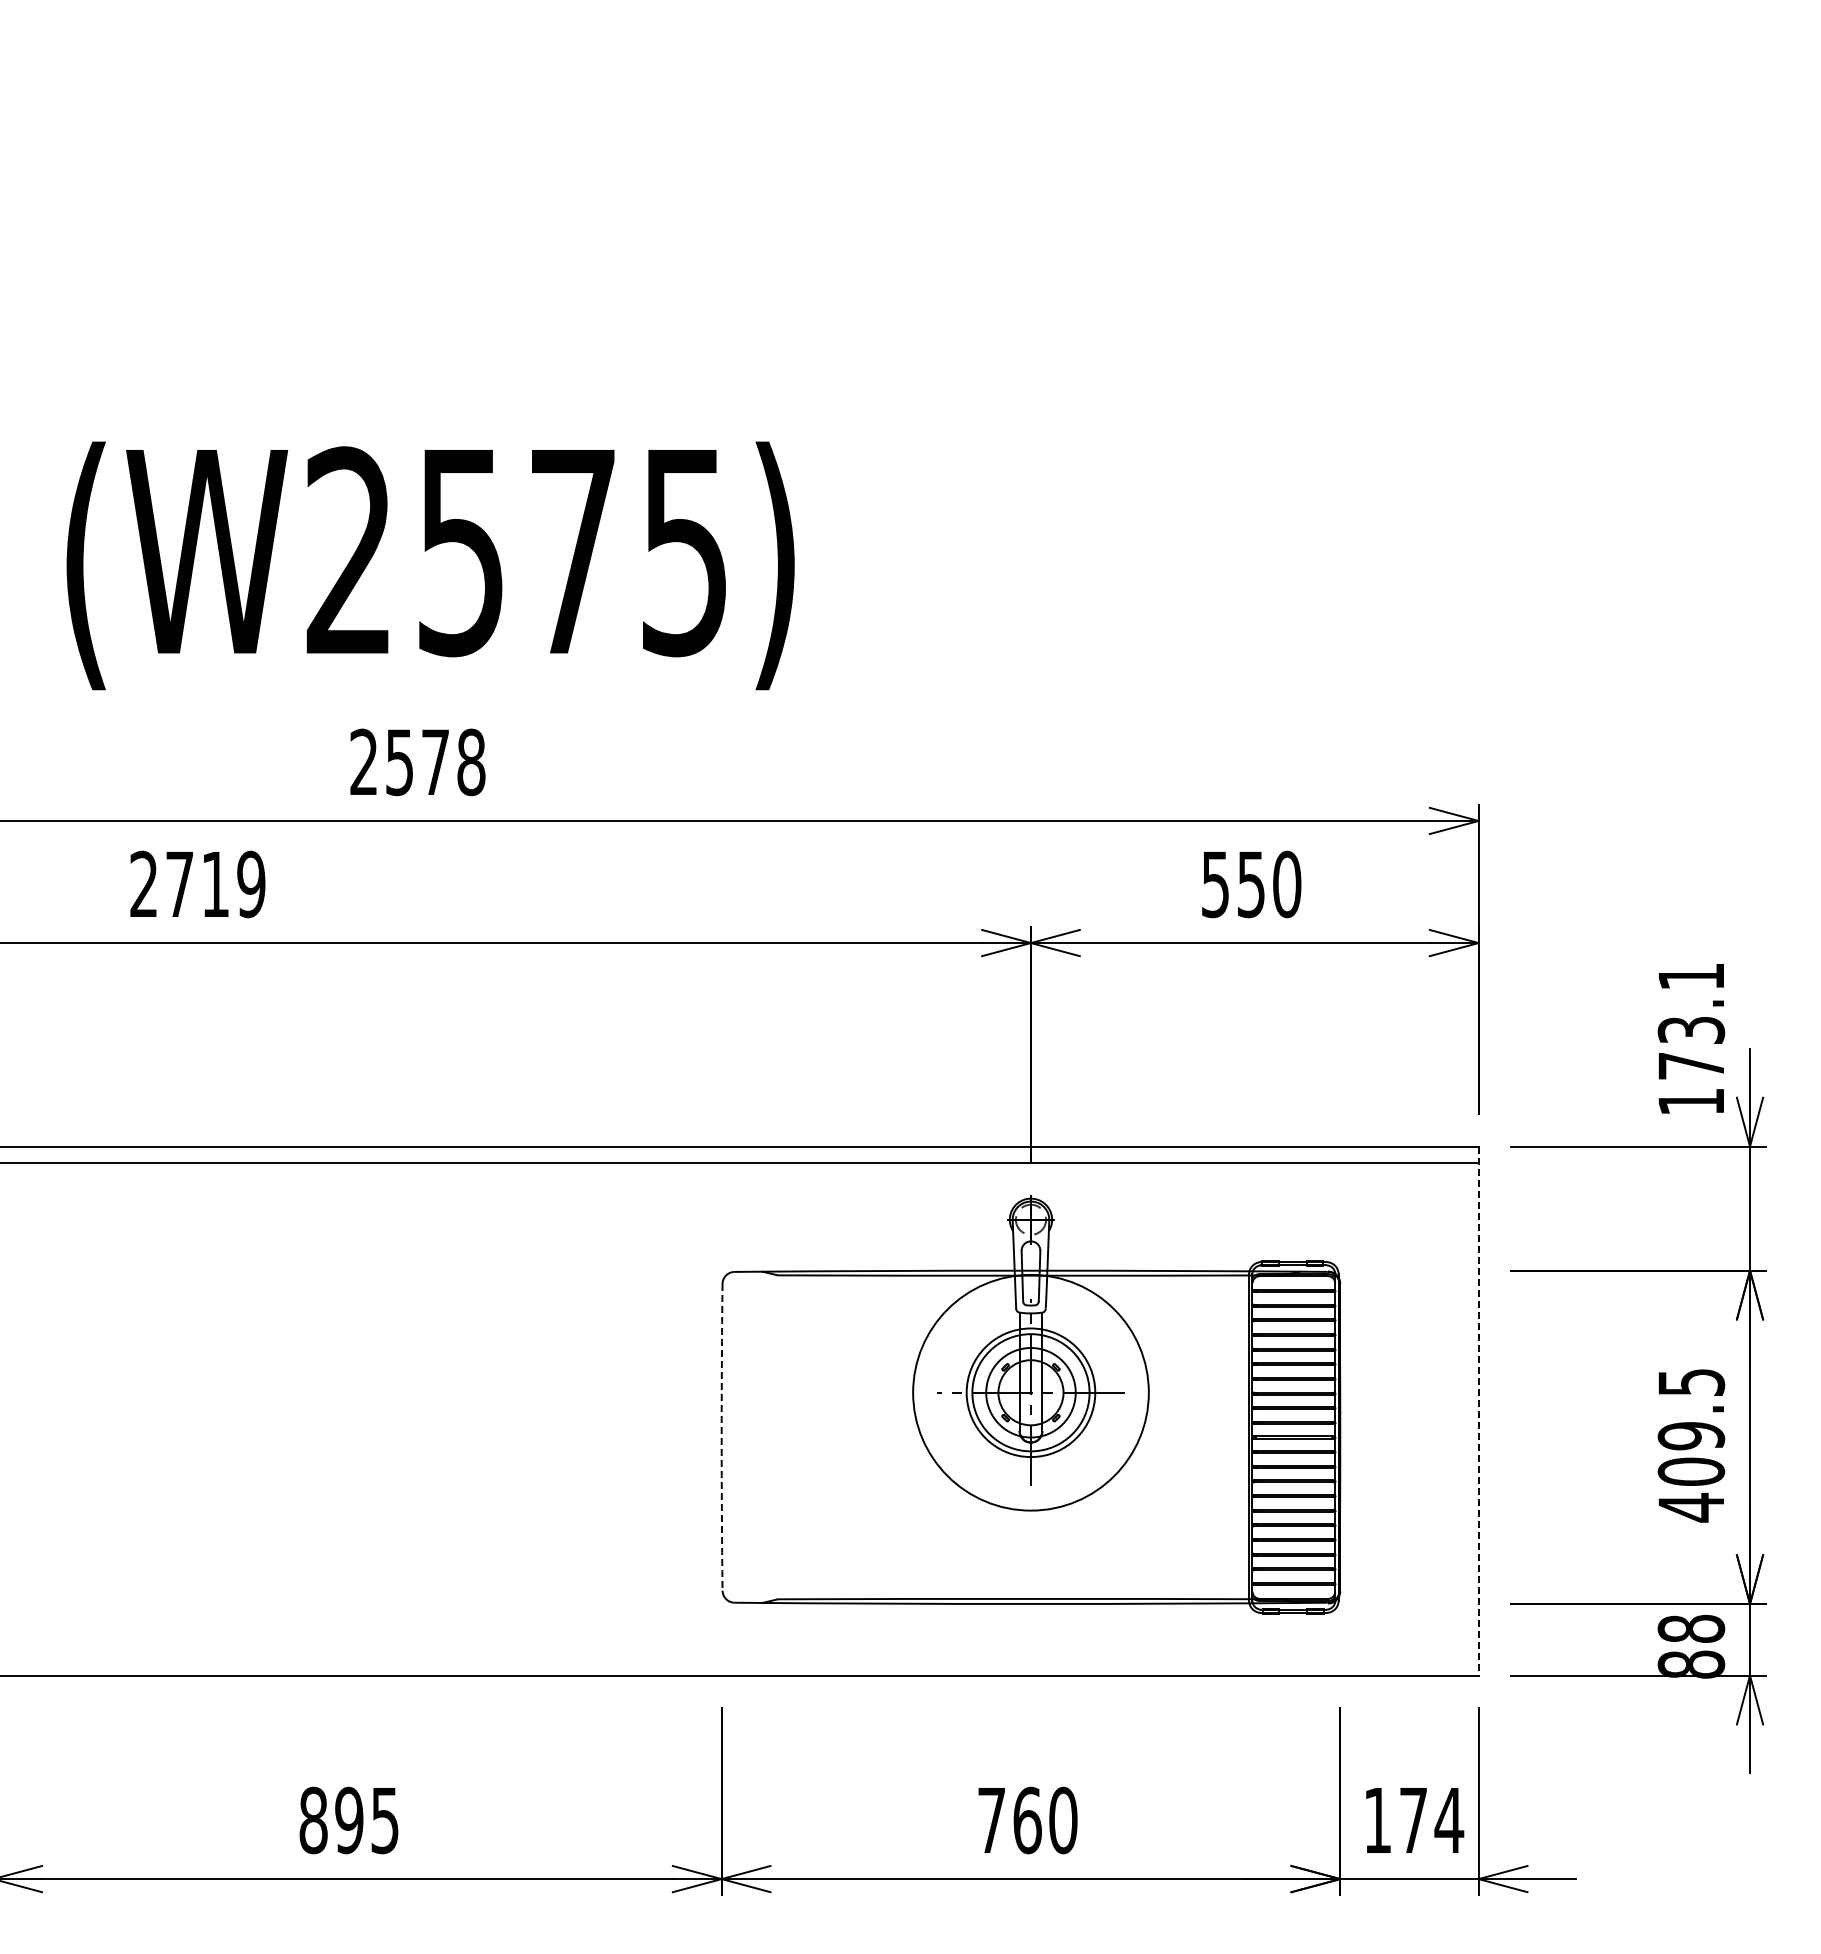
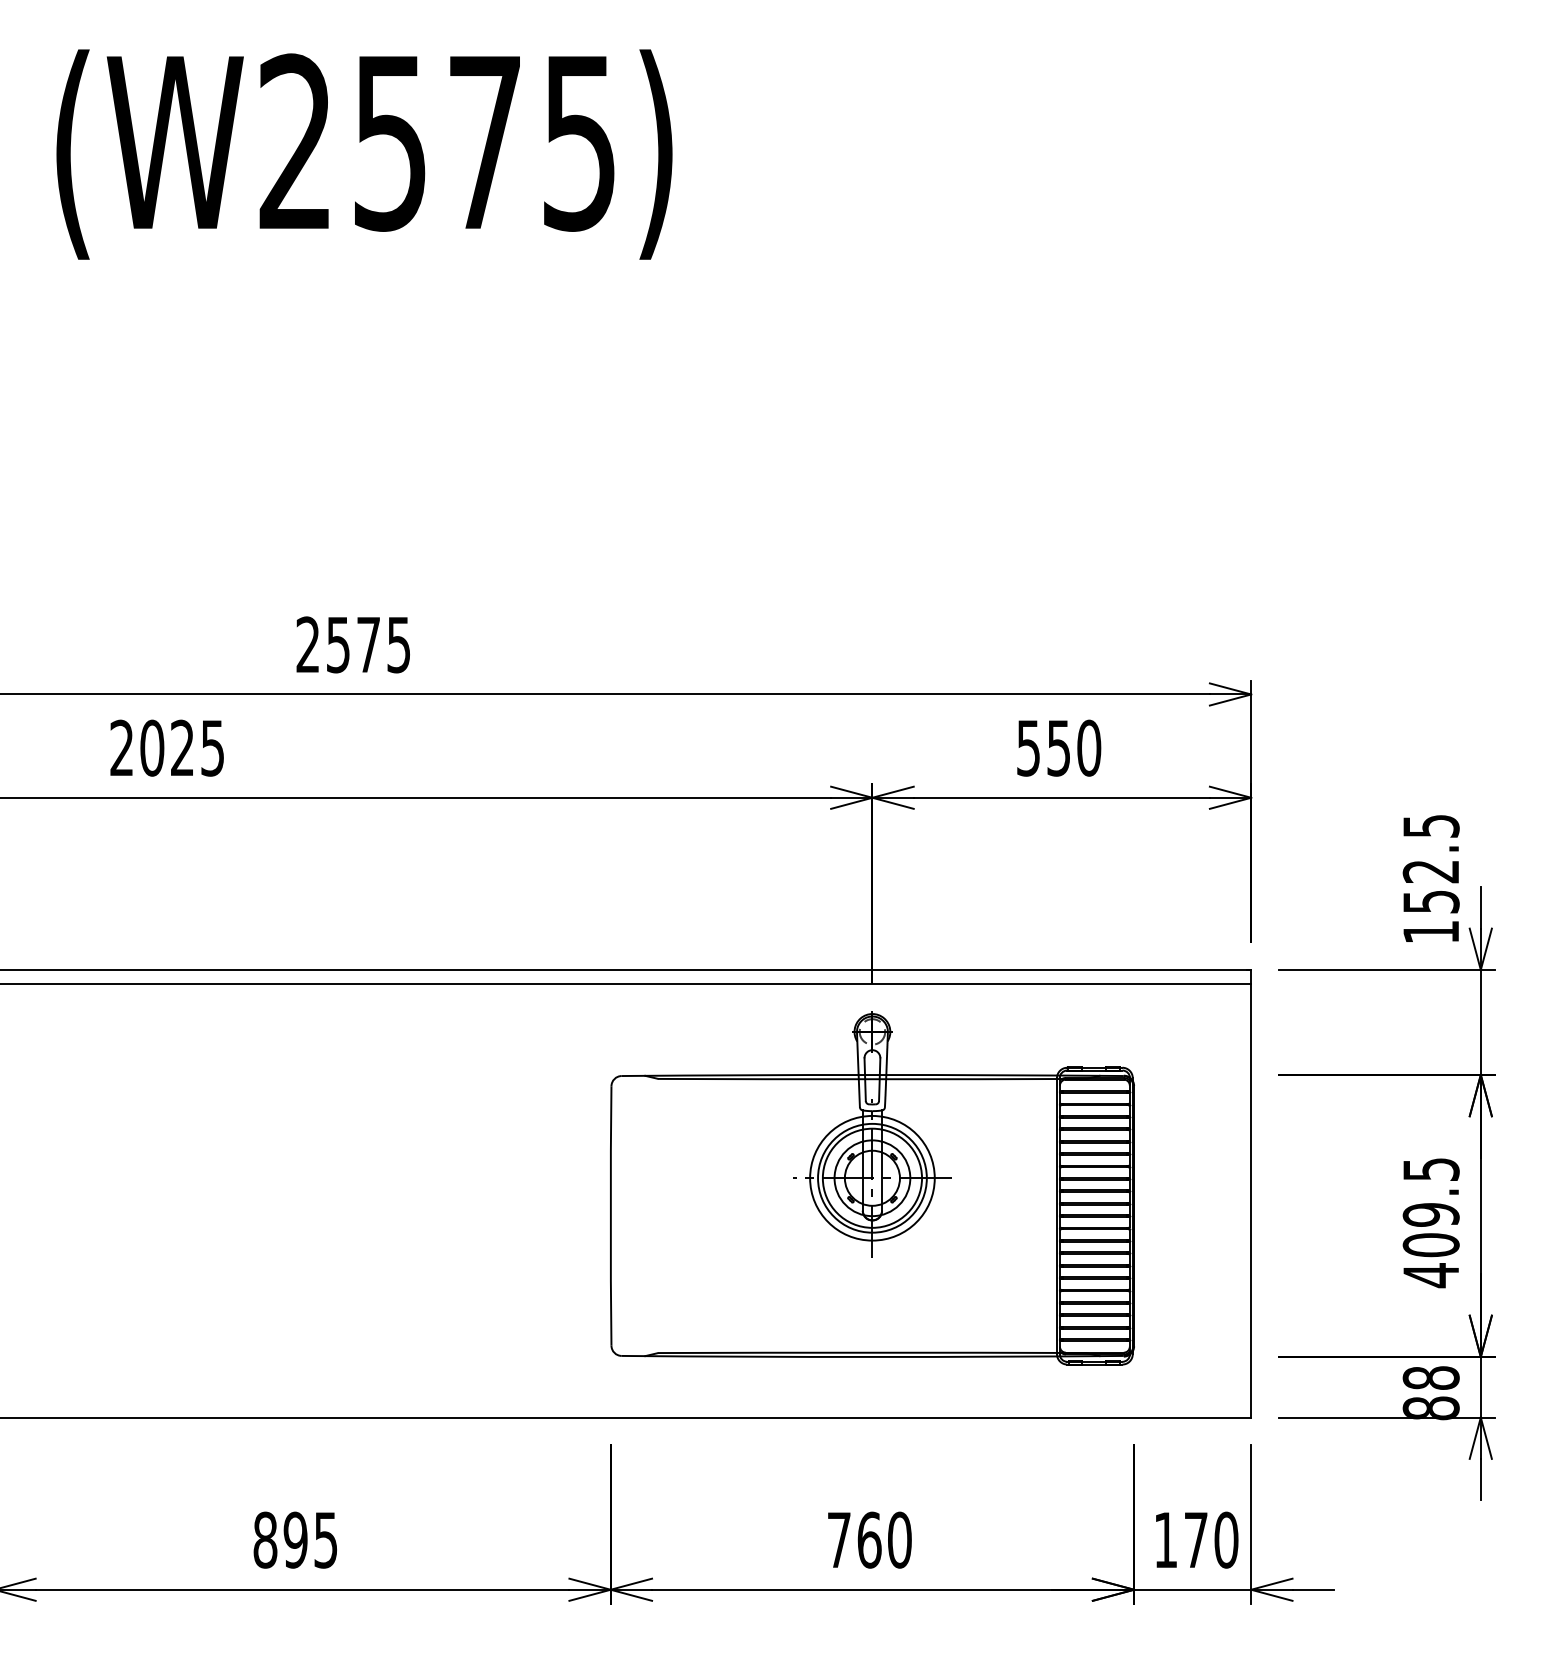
text: (430, 565) -> (364, 154), moved
text: (471, 762) -> (399, 645), 2578 -> 2575
text: (215, 884) -> (182, 748), 2719 -> 2025
text: (1691, 1021) -> (1431, 864), 173.1 -> 152.5
circle: (1030, 1392) -> (872, 1178), size x0.62
line: (1478, 1411) -> (1251, 1194), dashed -> solid
arc: (721, 1437) -> (610, 1216), dashed -> solid
text: (1449, 1820) -> (1226, 1540), 174 -> 170

